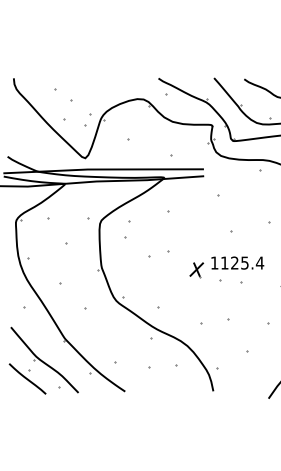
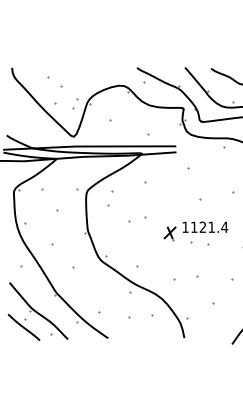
text: (244, 262) -> (211, 226), 1125.4 -> 1121.4

